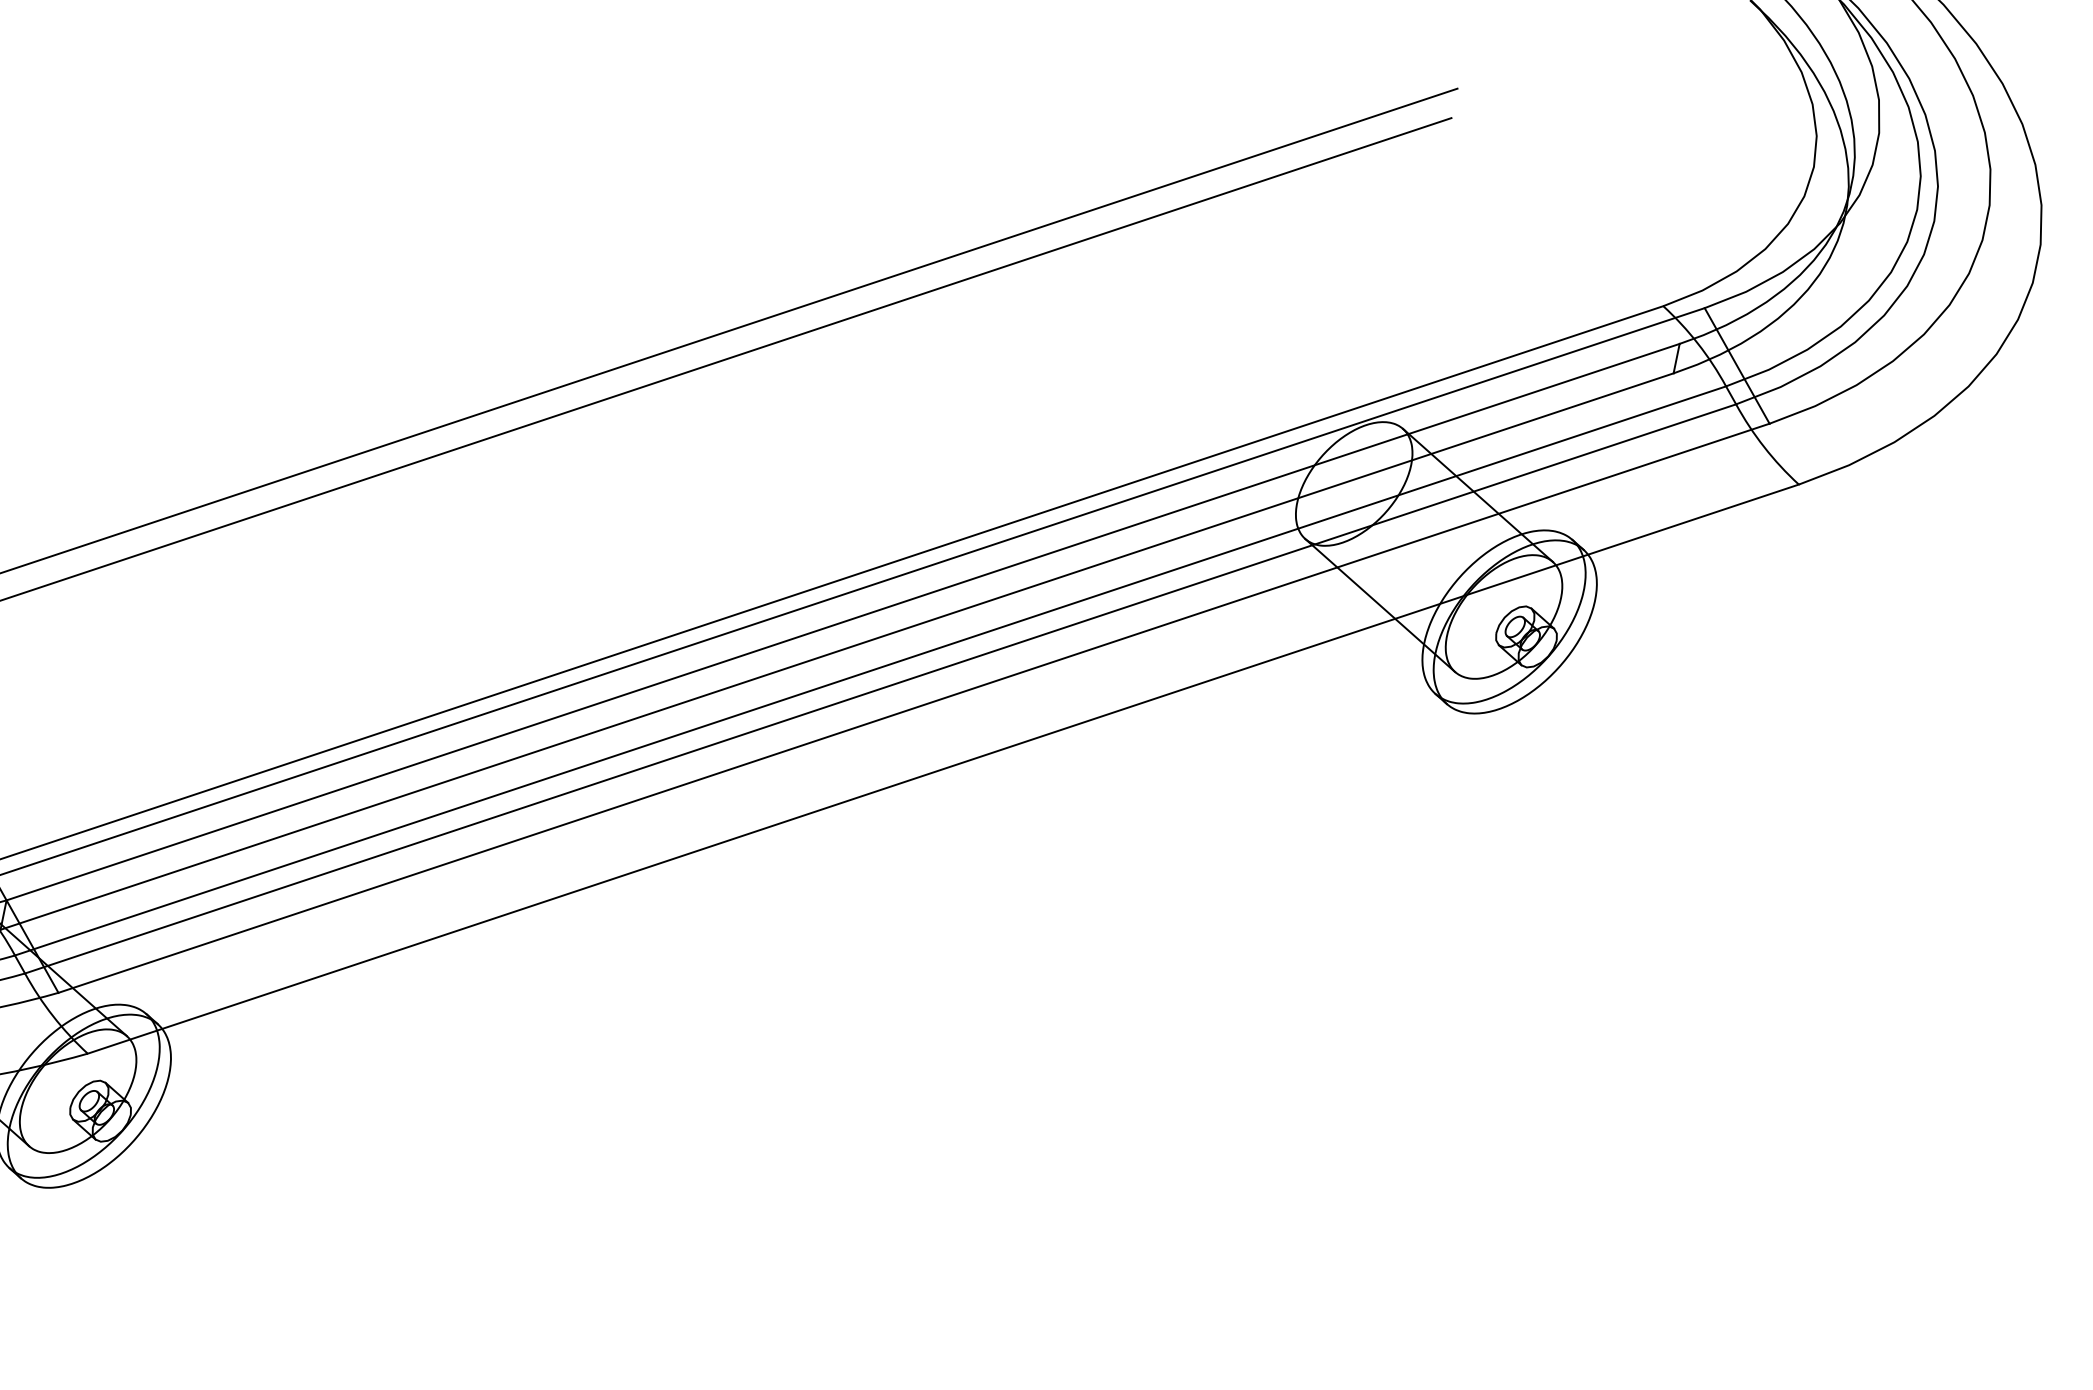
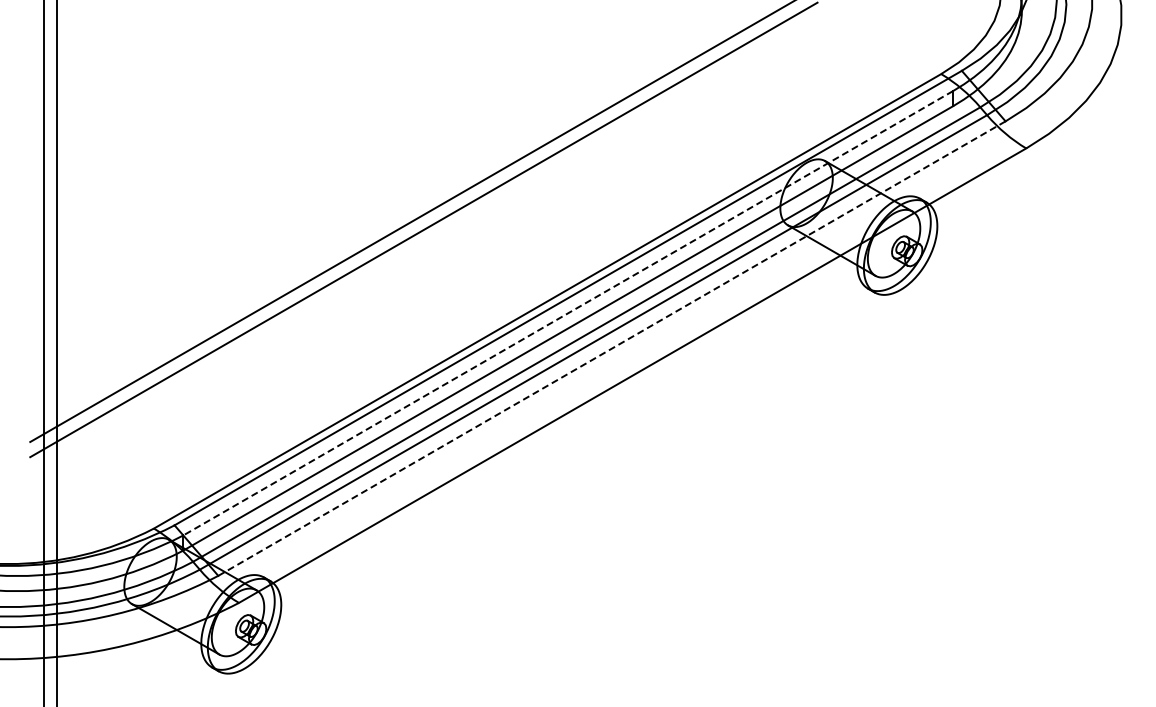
line: (841, 622) -> (567, 313), solid -> dashed
line: (913, 707) -> (611, 348), solid -> dashed

